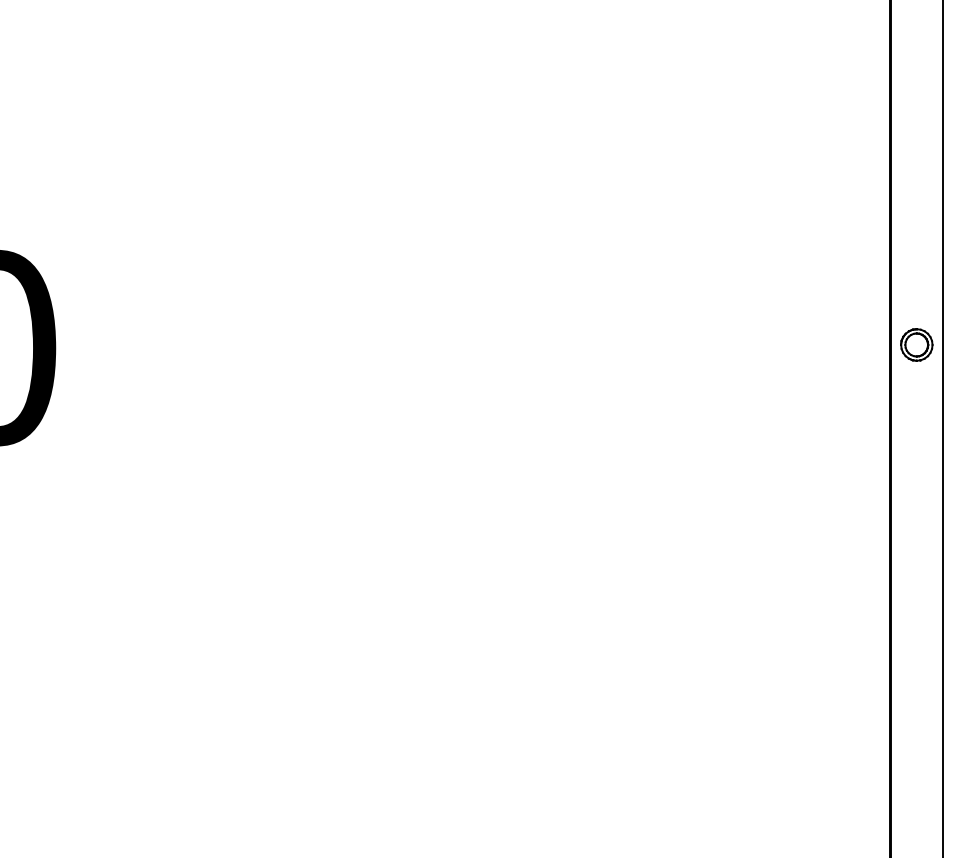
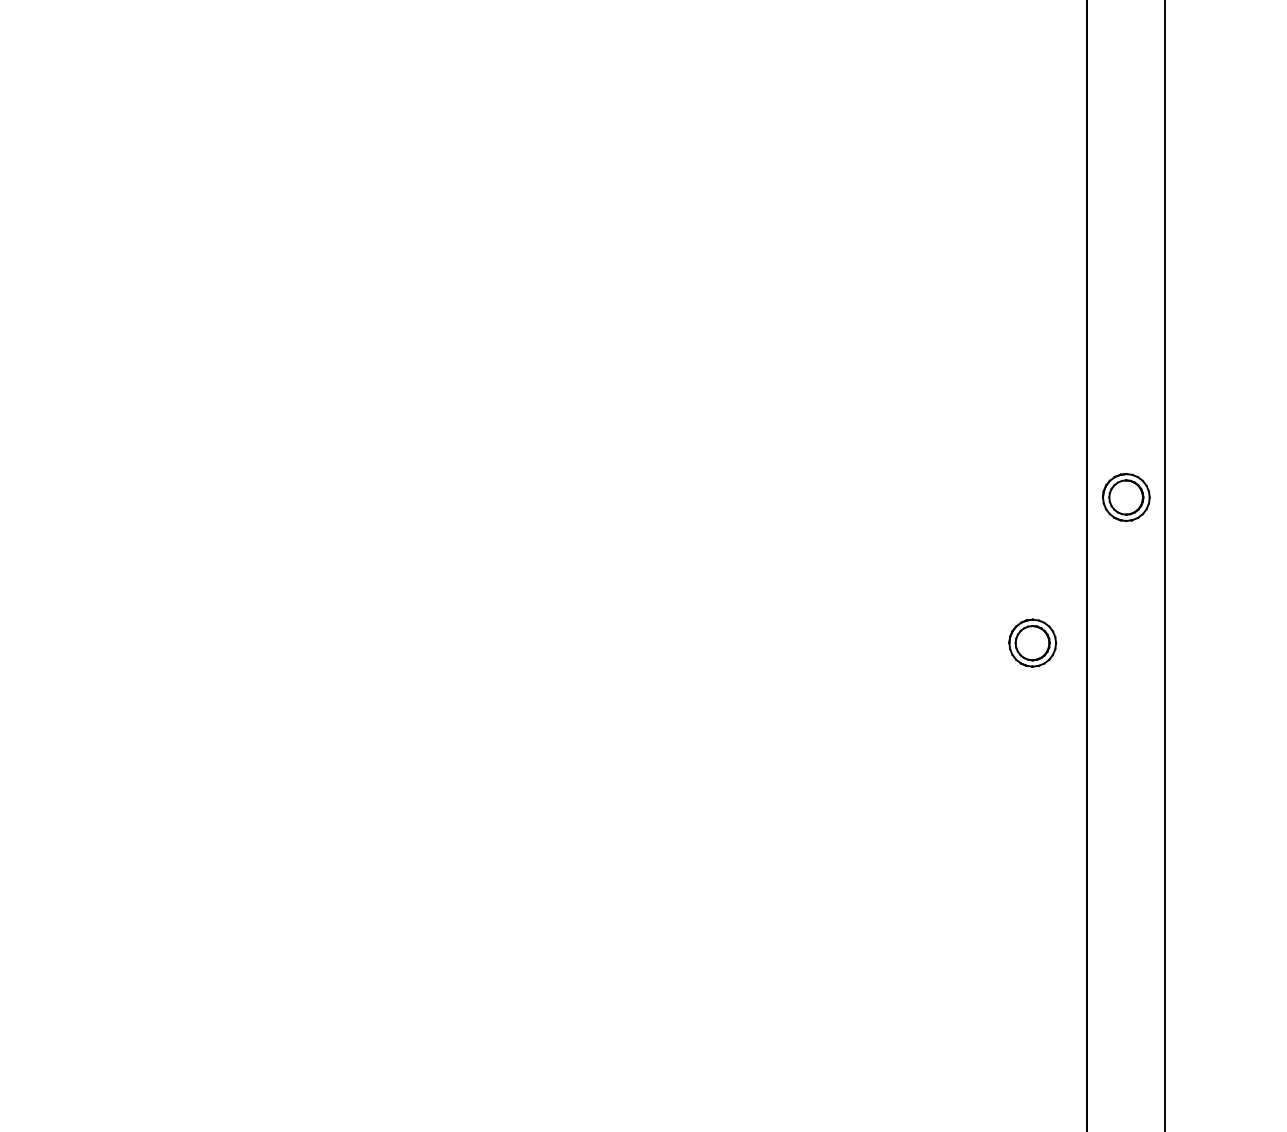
part: (853, 442) -> (1032, 642), added

